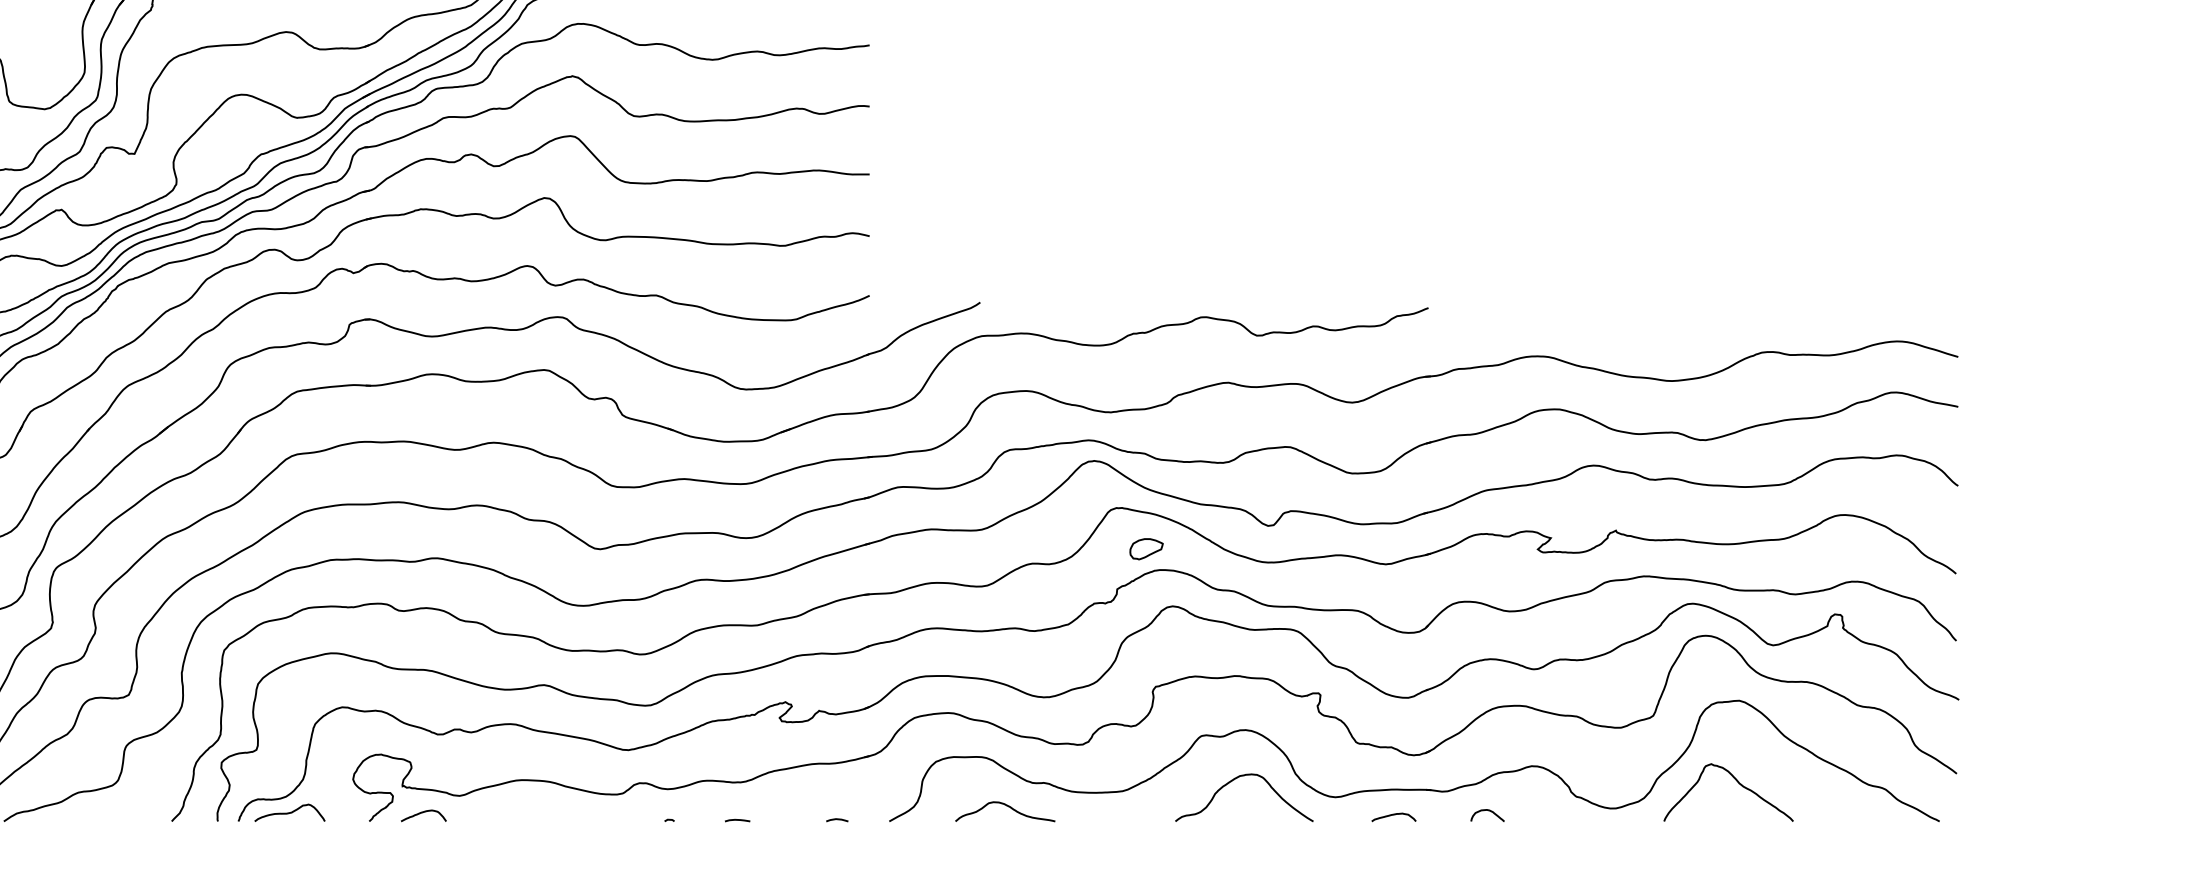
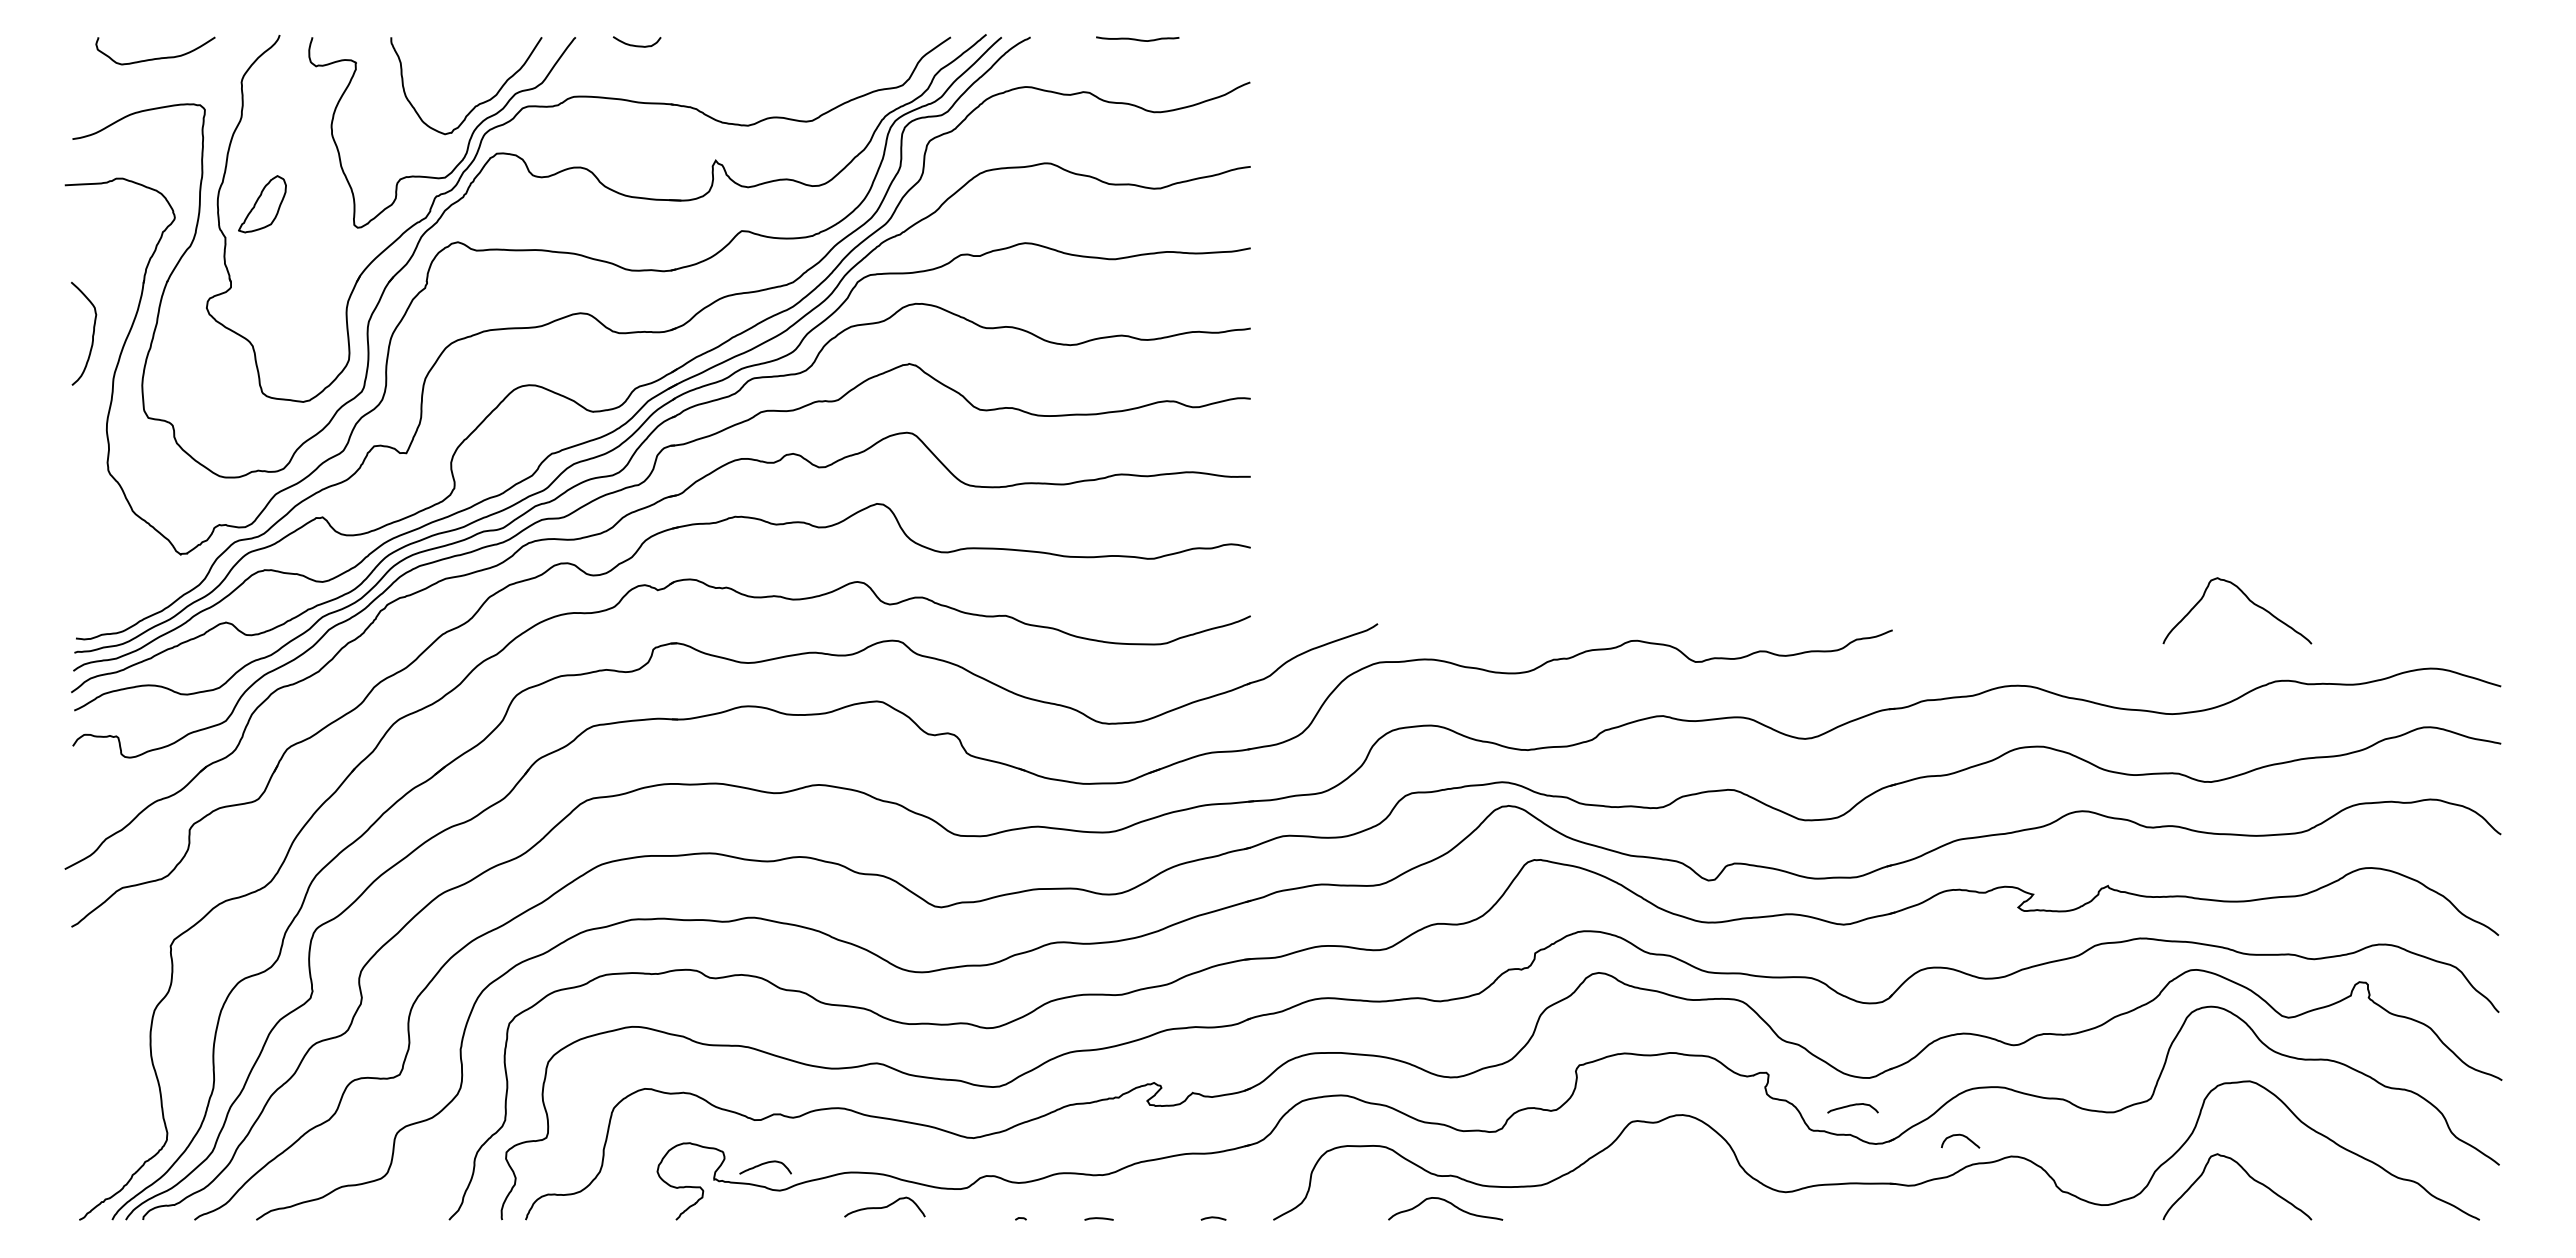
curve: (1737, 281) -> (2247, 599), added
part: (1146, 548) -> (1568, 906), removed
curve: (1233, 780) -> (1668, 1173), removed
curve: (1007, 807) -> (1448, 1203), moved
curve: (1489, 811) -> (1962, 1136), moved
curve: (289, 812) -> (884, 1206), moved
curve: (423, 813) -> (765, 1164), moved
curve: (1393, 815) -> (1852, 1106), moved

